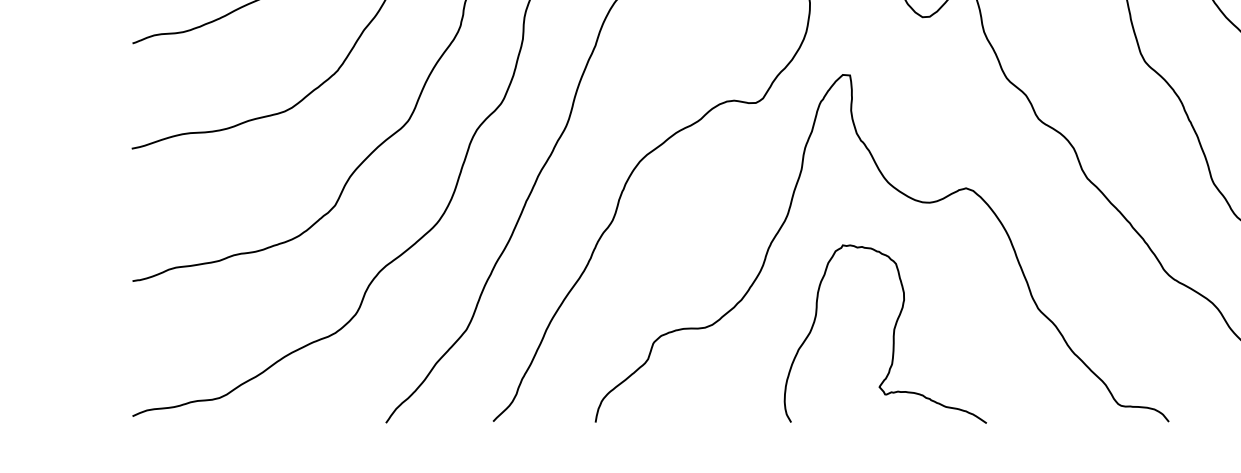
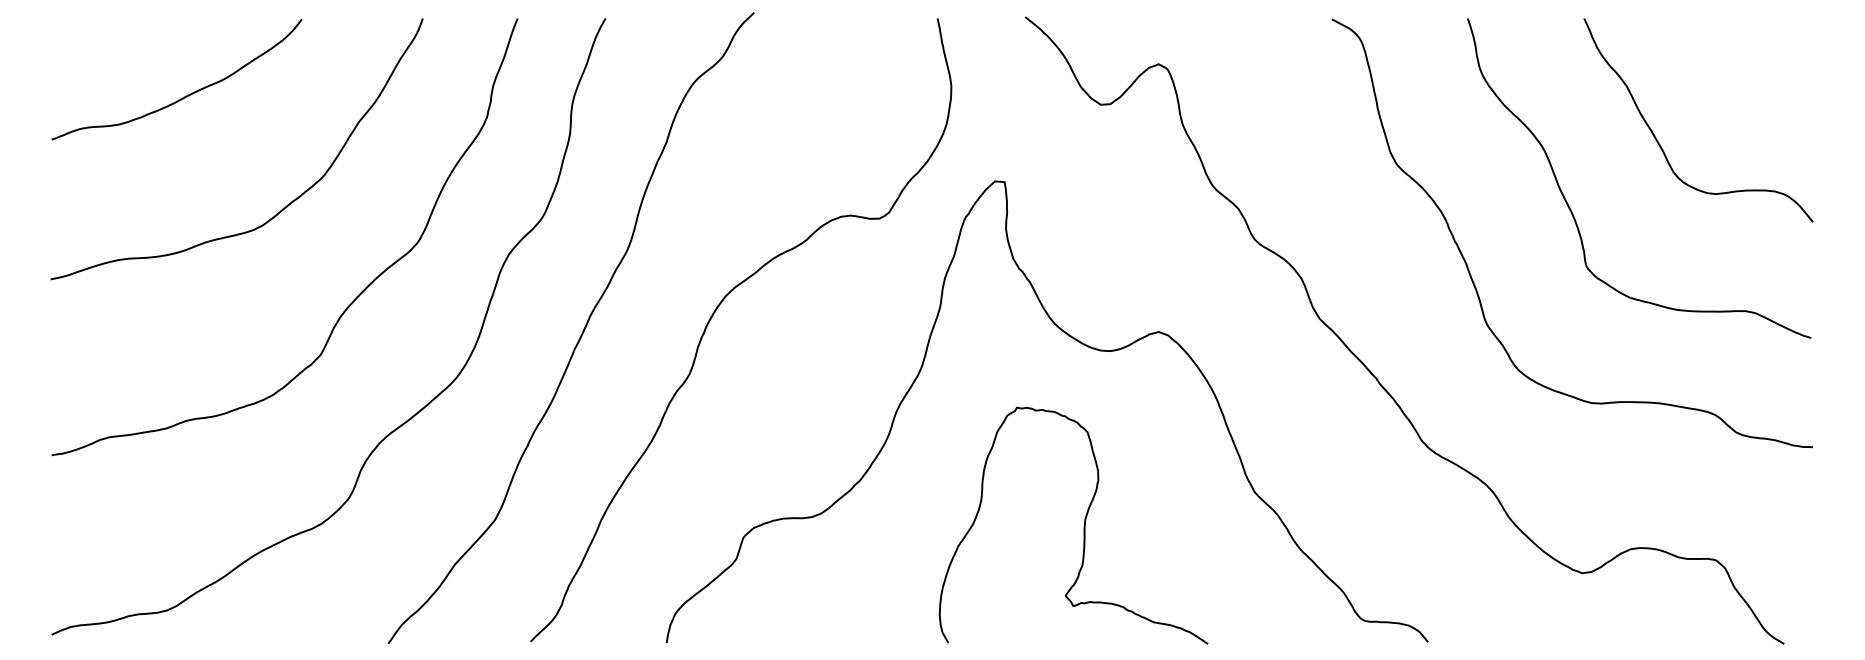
curve: (892, 334) -> (1083, 525), moved

